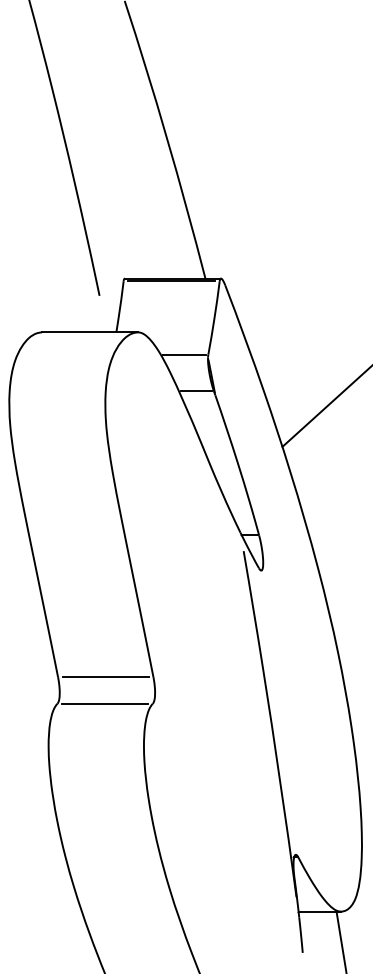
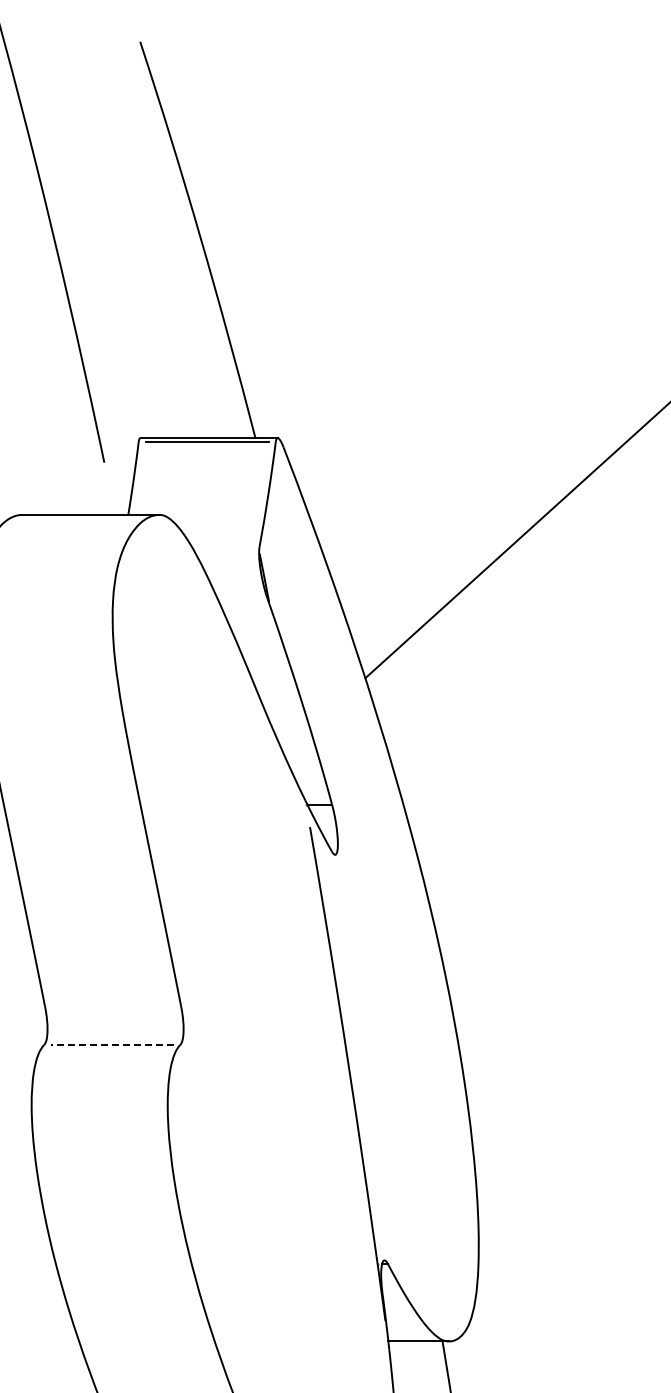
line: (184, 354) -> (225, 546), removed
line: (196, 391) -> (242, 598), removed
line: (105, 676) -> (112, 1006), removed
line: (104, 703) -> (111, 1044), solid -> dashed

